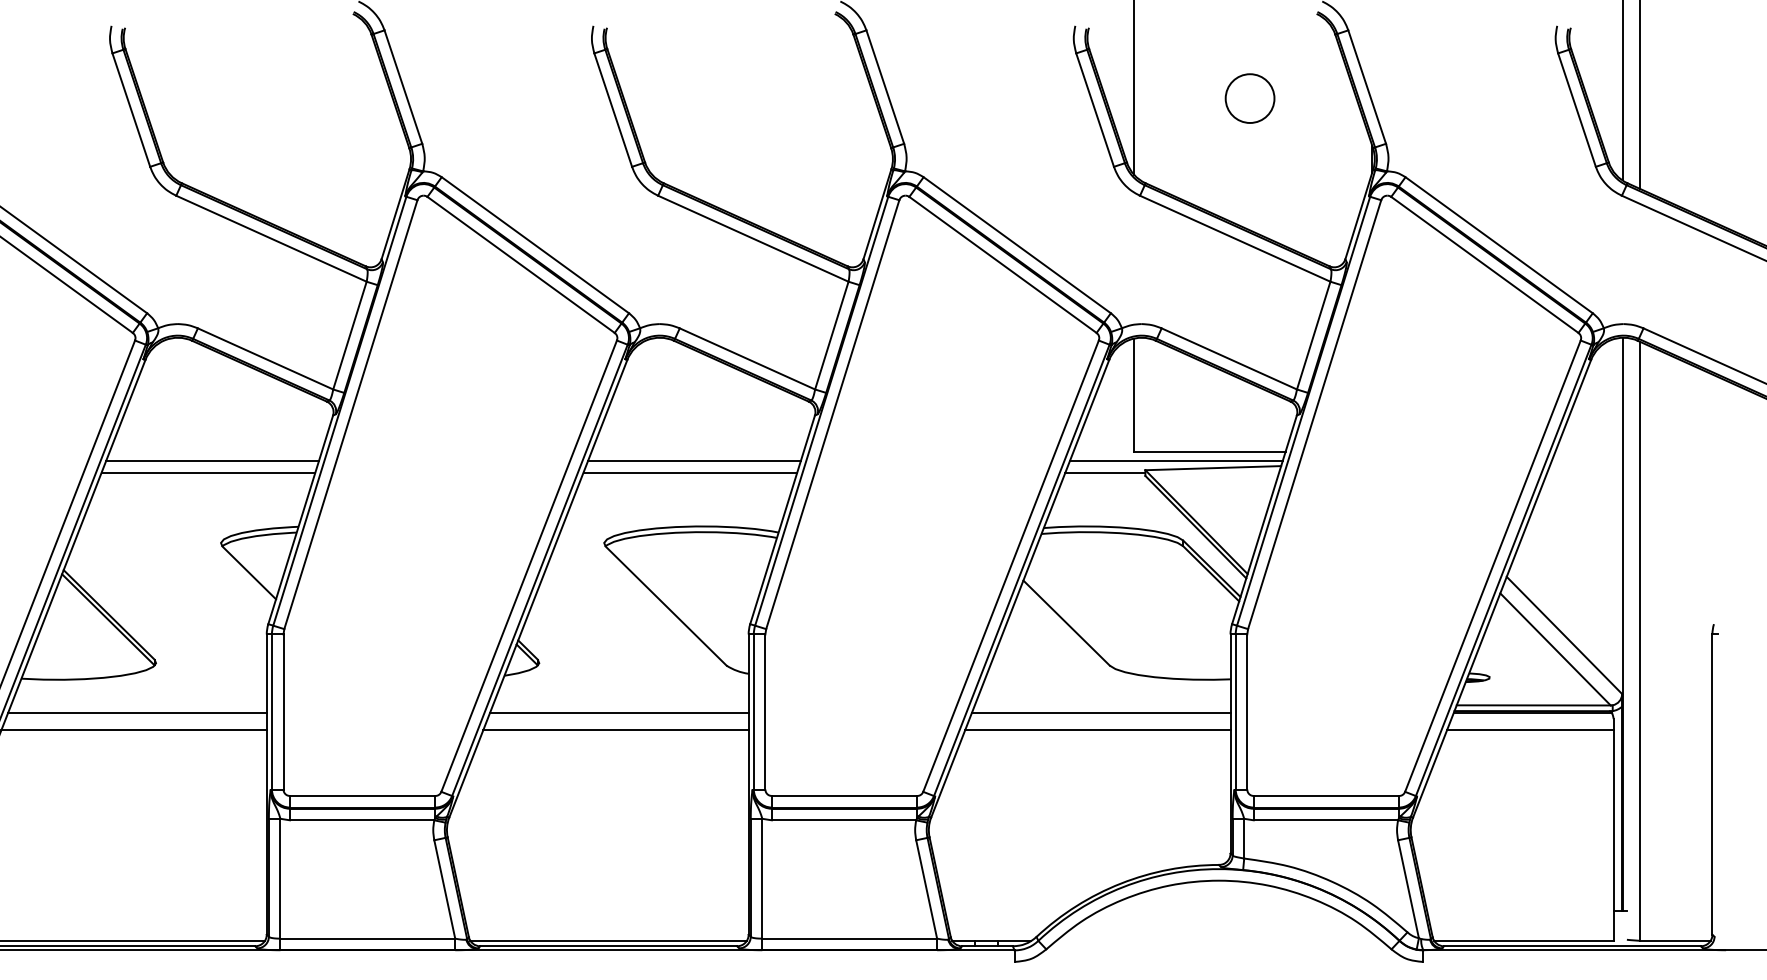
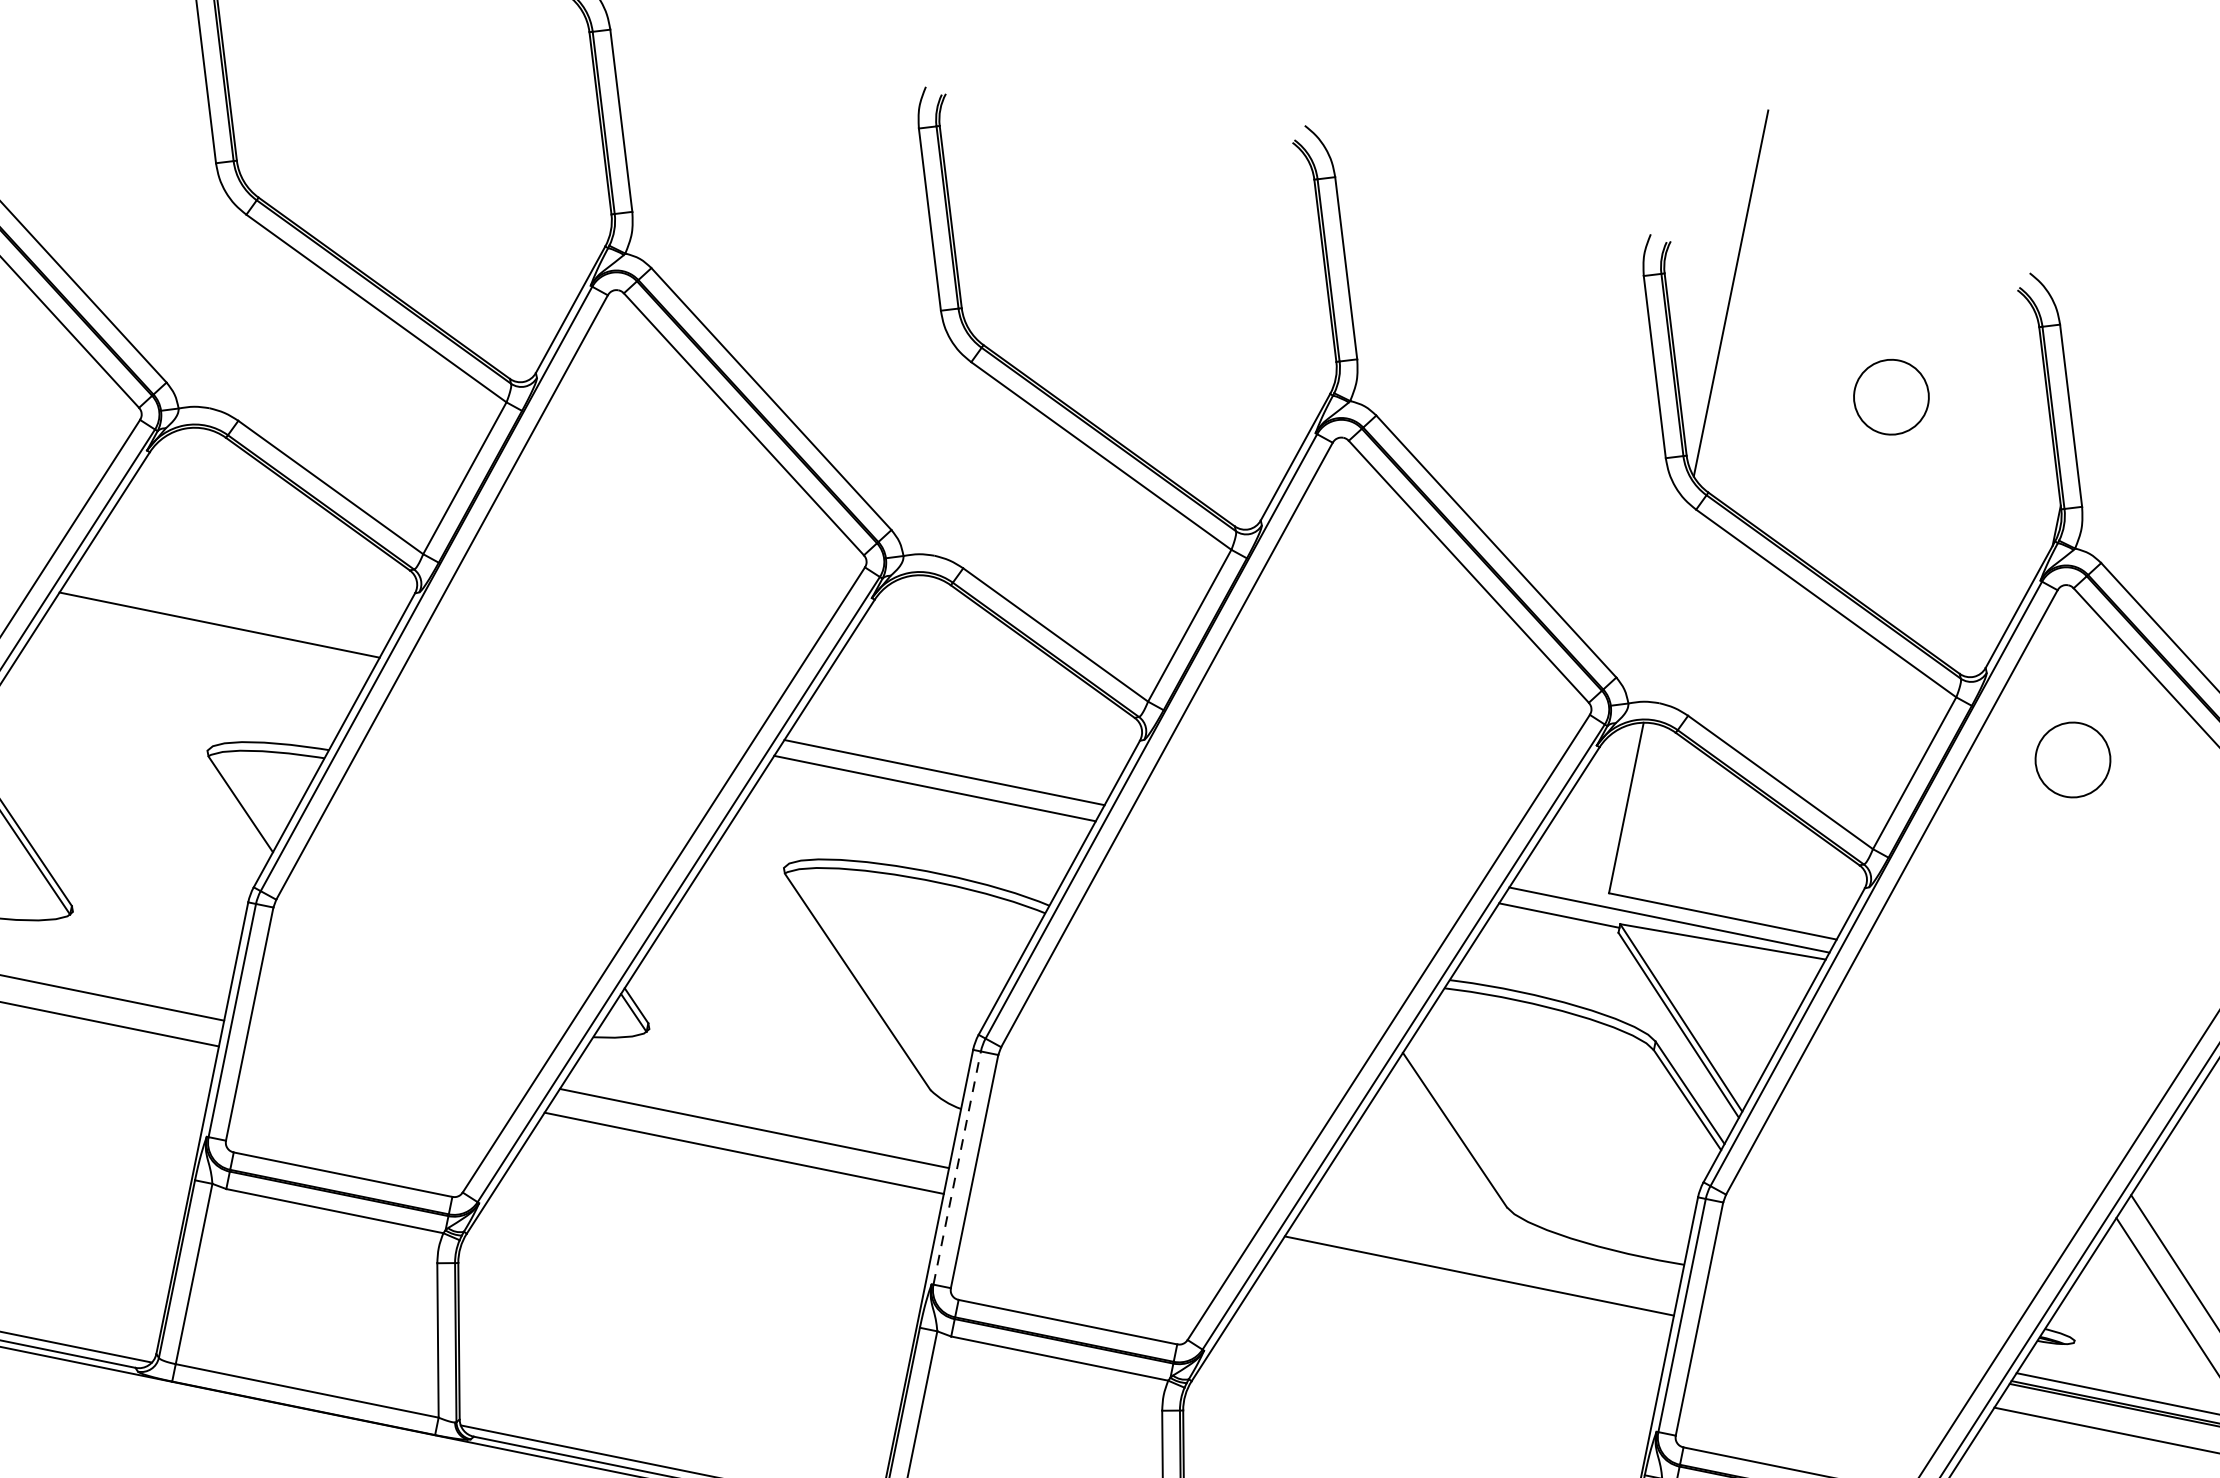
circle: (1412, 306) -> (2072, 759), added
line: (208, 472) -> (210, 640), removed
line: (753, 711) -> (956, 1167), solid -> dashed
line: (1097, 730) -> (1468, 1301), removed

